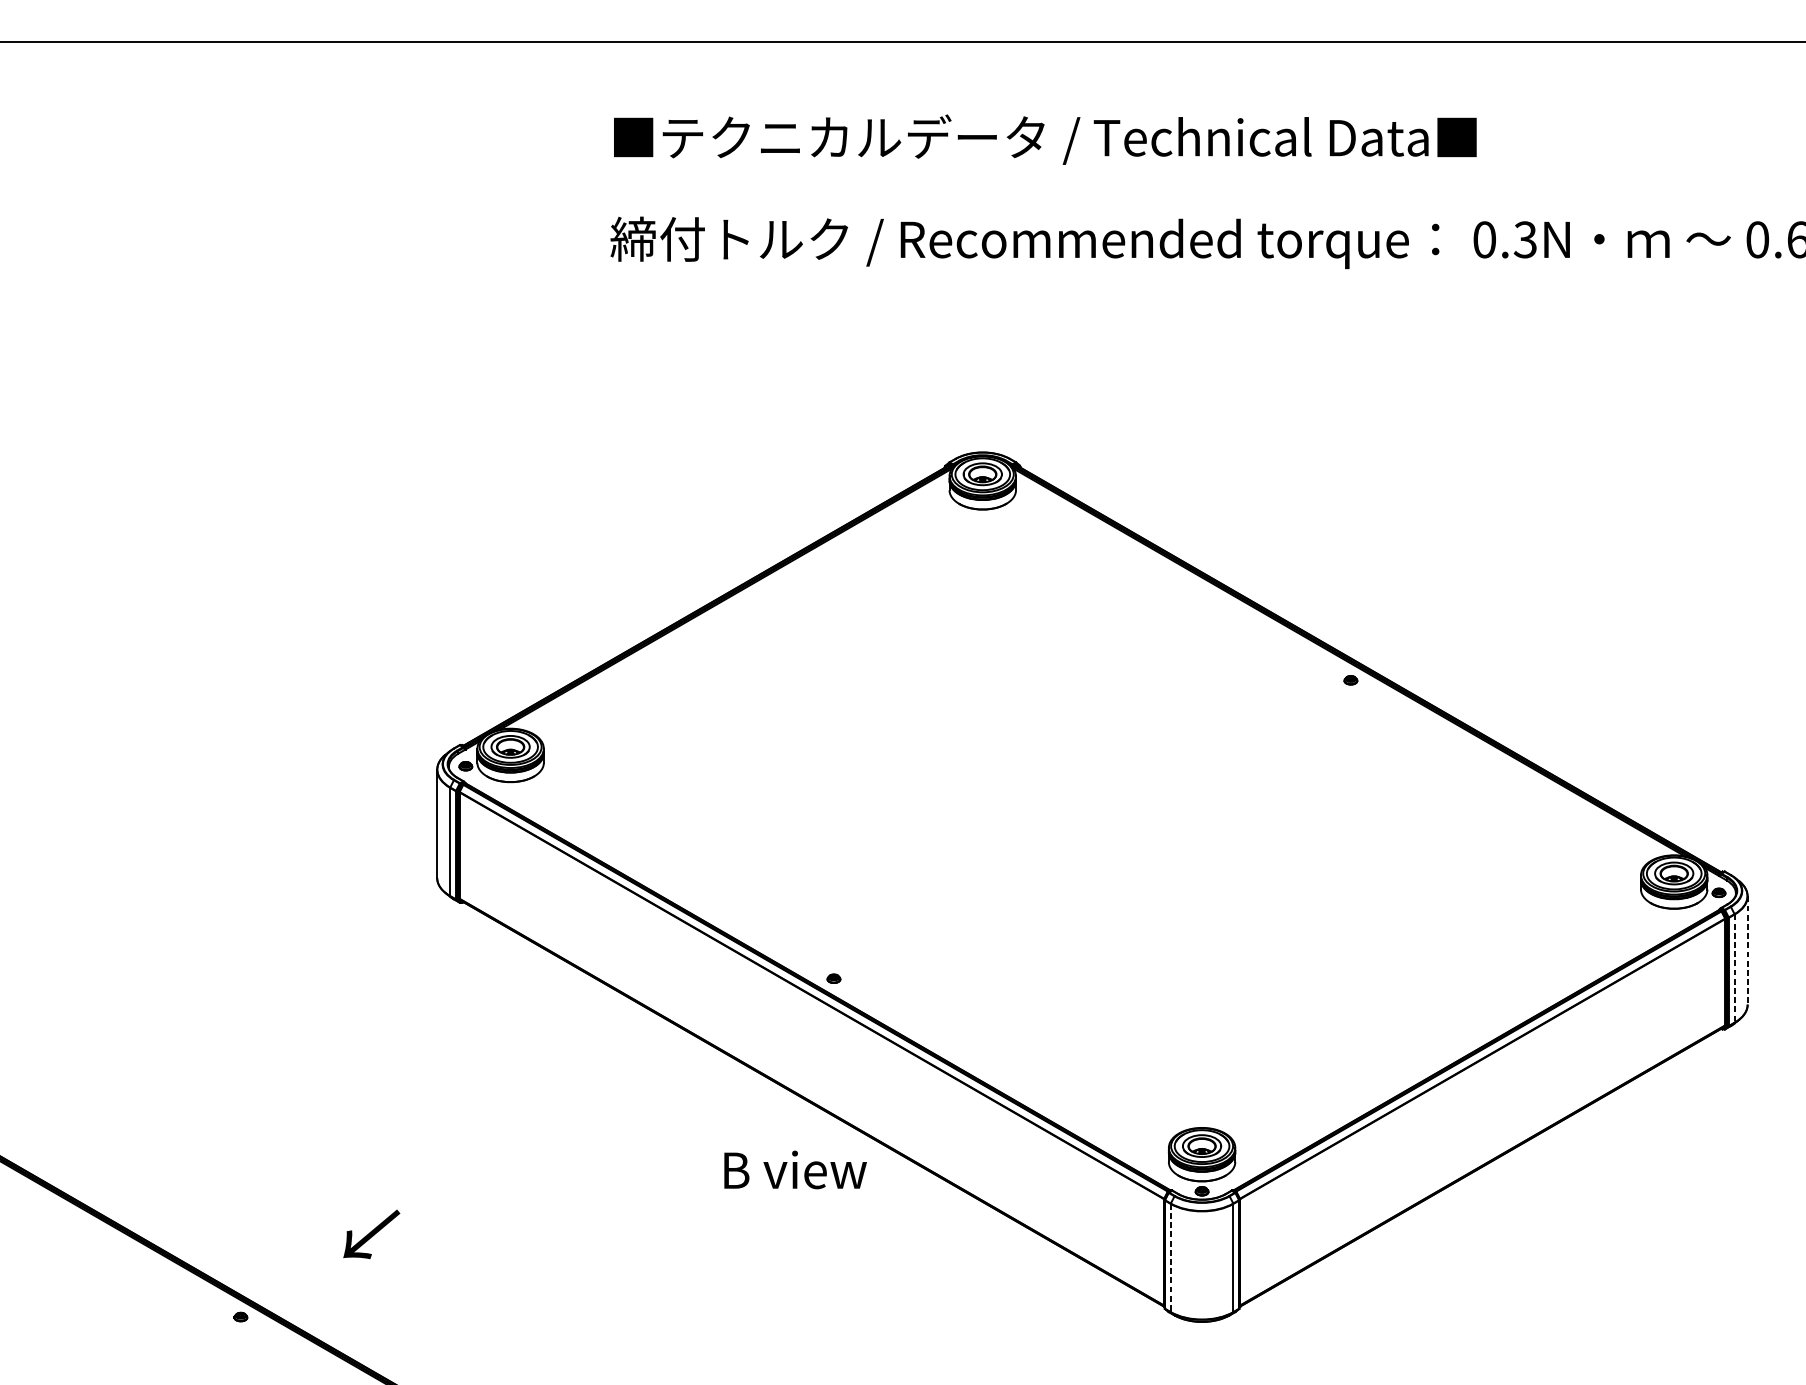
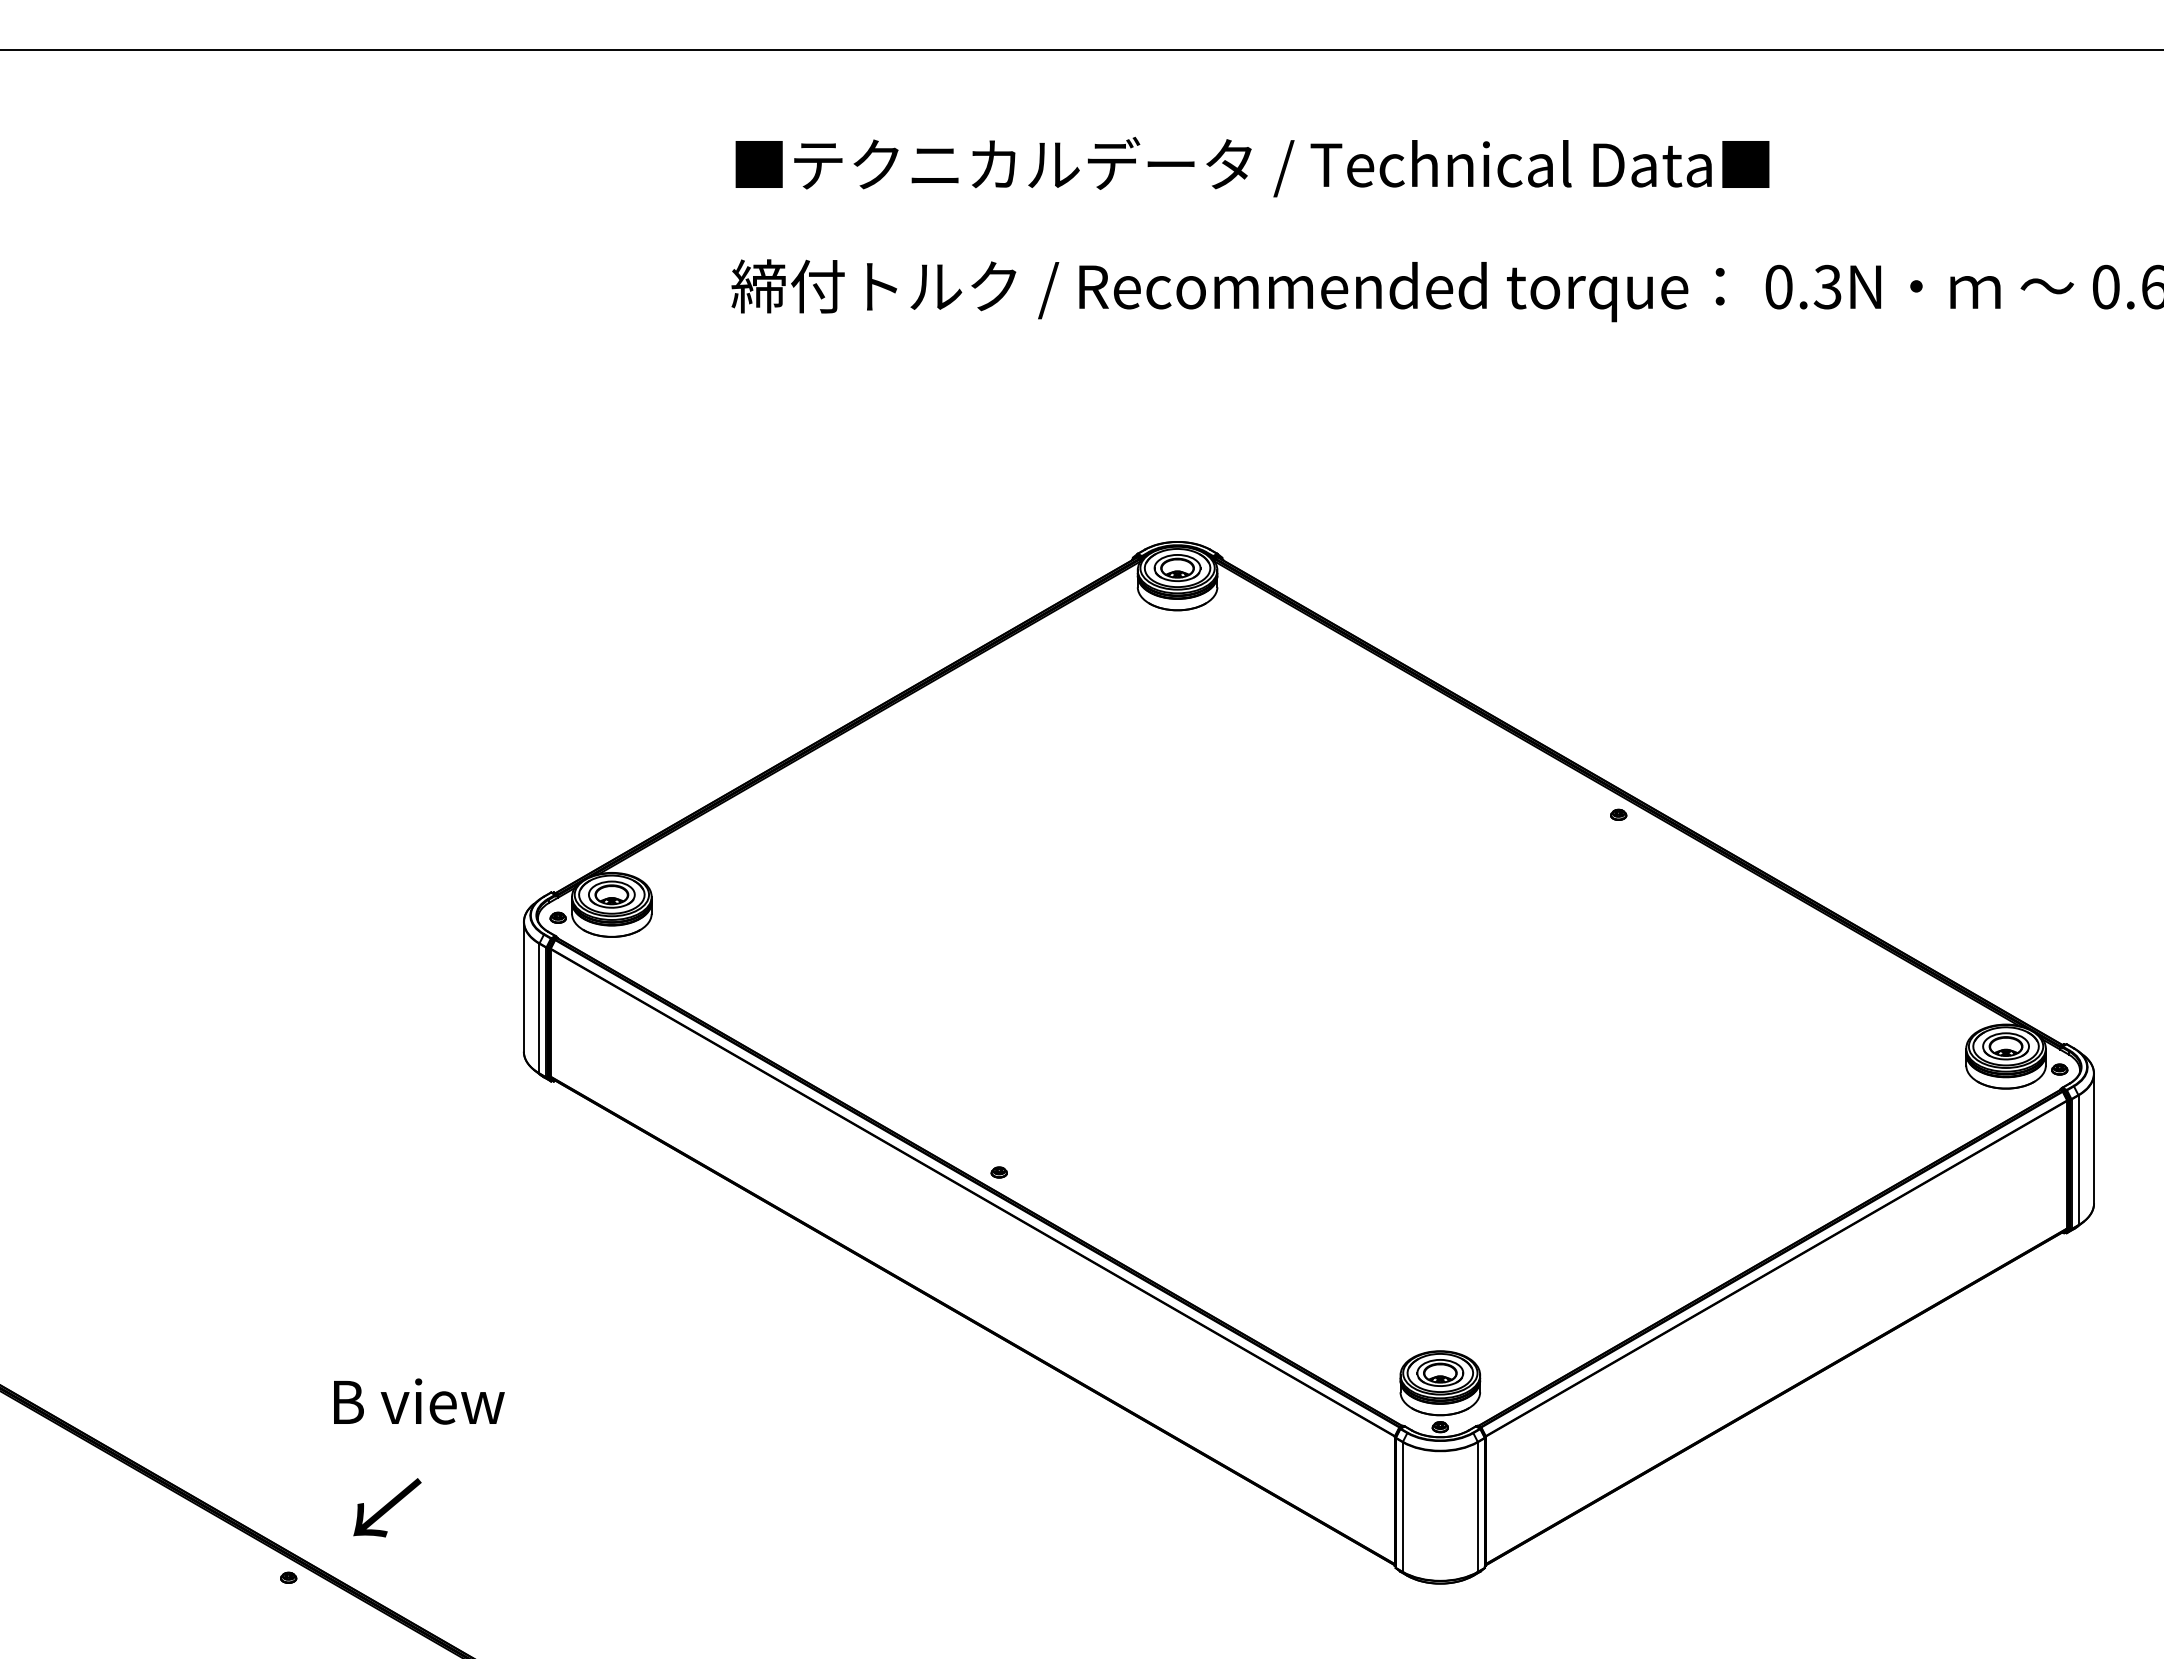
line: (1748, 950) -> (2094, 1138), dashed -> solid
line: (1734, 968) -> (2078, 1160), dashed -> solid
text: (795, 1169) -> (419, 1401), moved
text: (371, 1234) -> (387, 1507), moved
line: (1170, 1258) -> (1402, 1507), dashed -> solid

